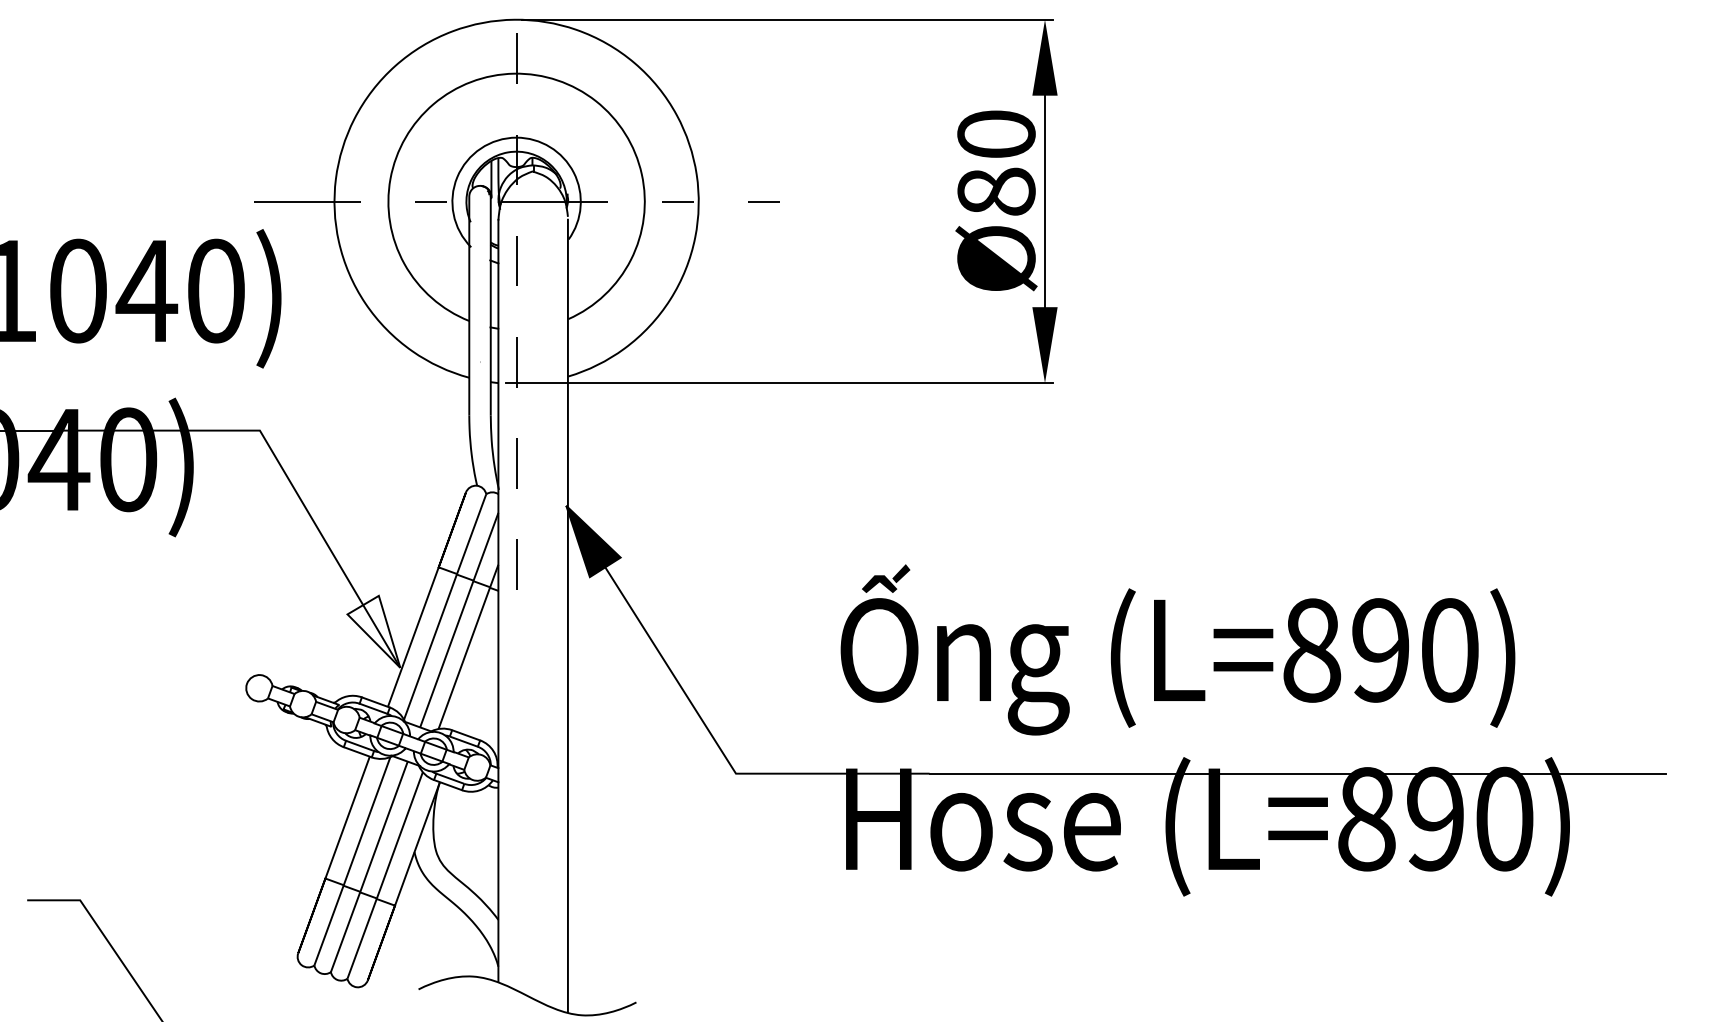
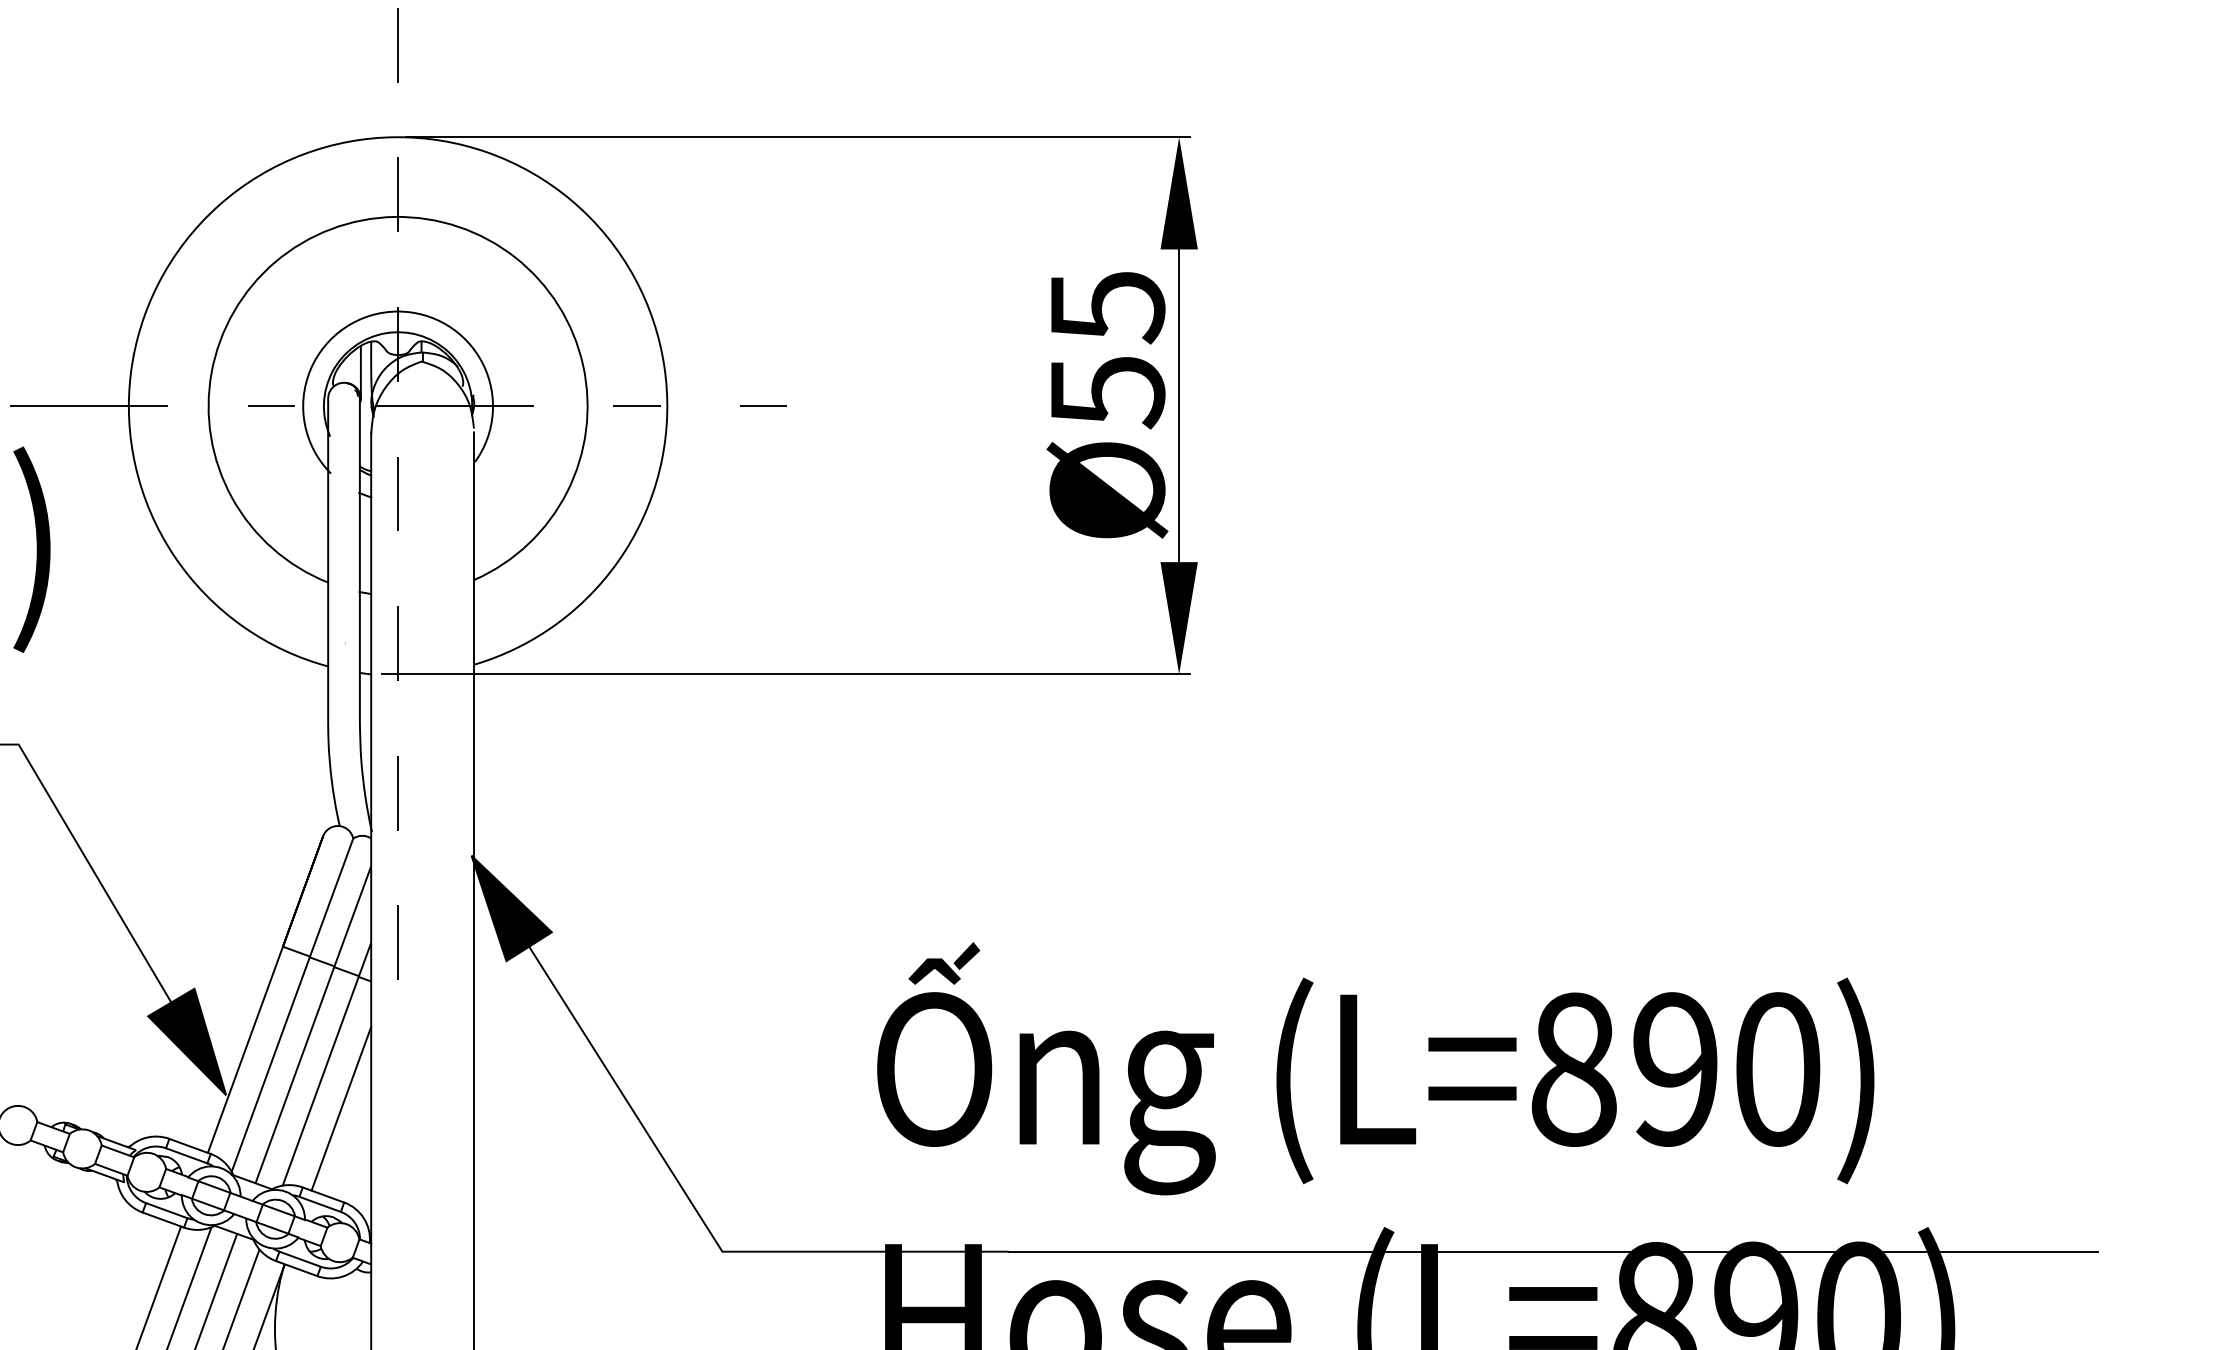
text: (996, 163) -> (1107, 349), Ø80 -> Ø55
fill: (373, 631) -> (186, 1041), added
line: (478, 676) -> (341, 1108), added

